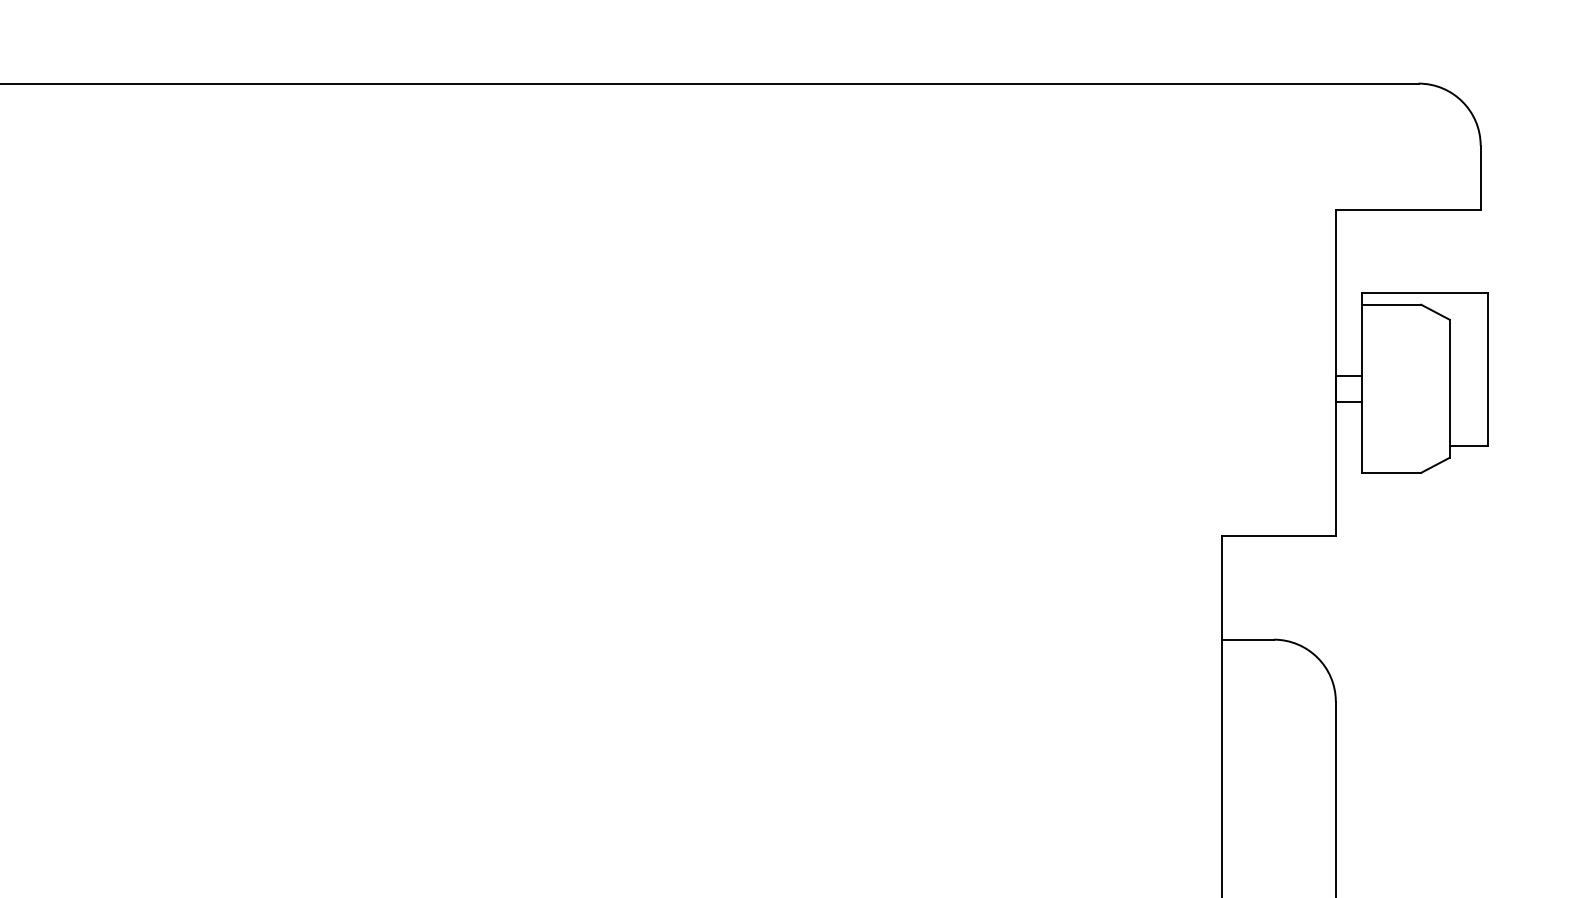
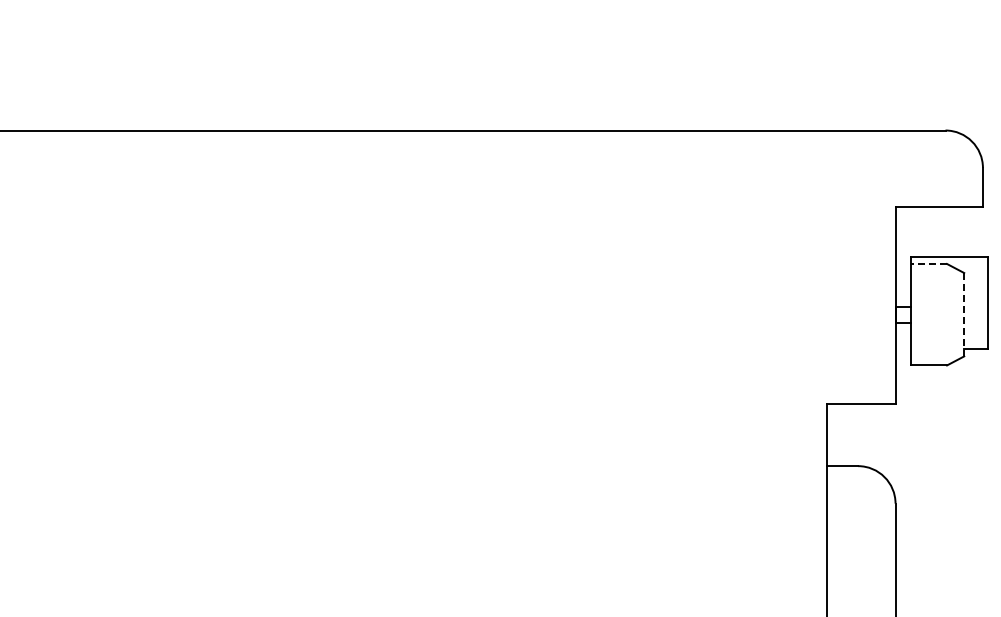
line: (1392, 303) -> (929, 263), solid -> dashed
line: (1450, 388) -> (964, 314), solid -> dashed

